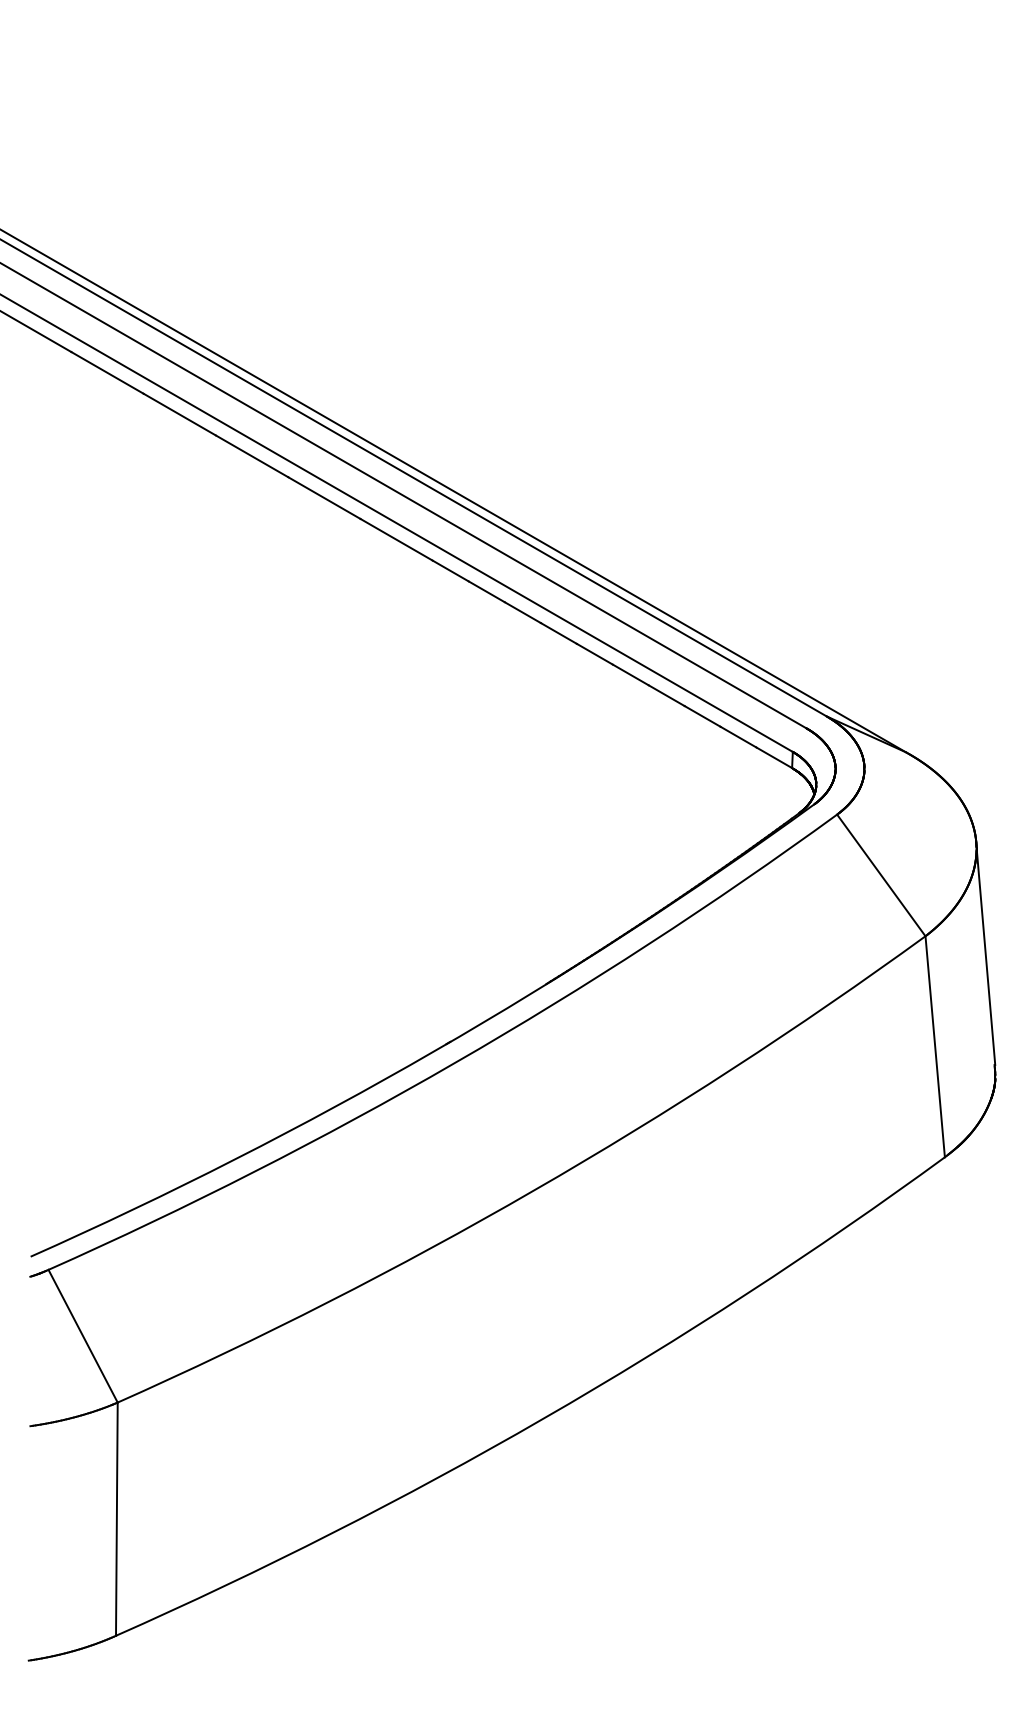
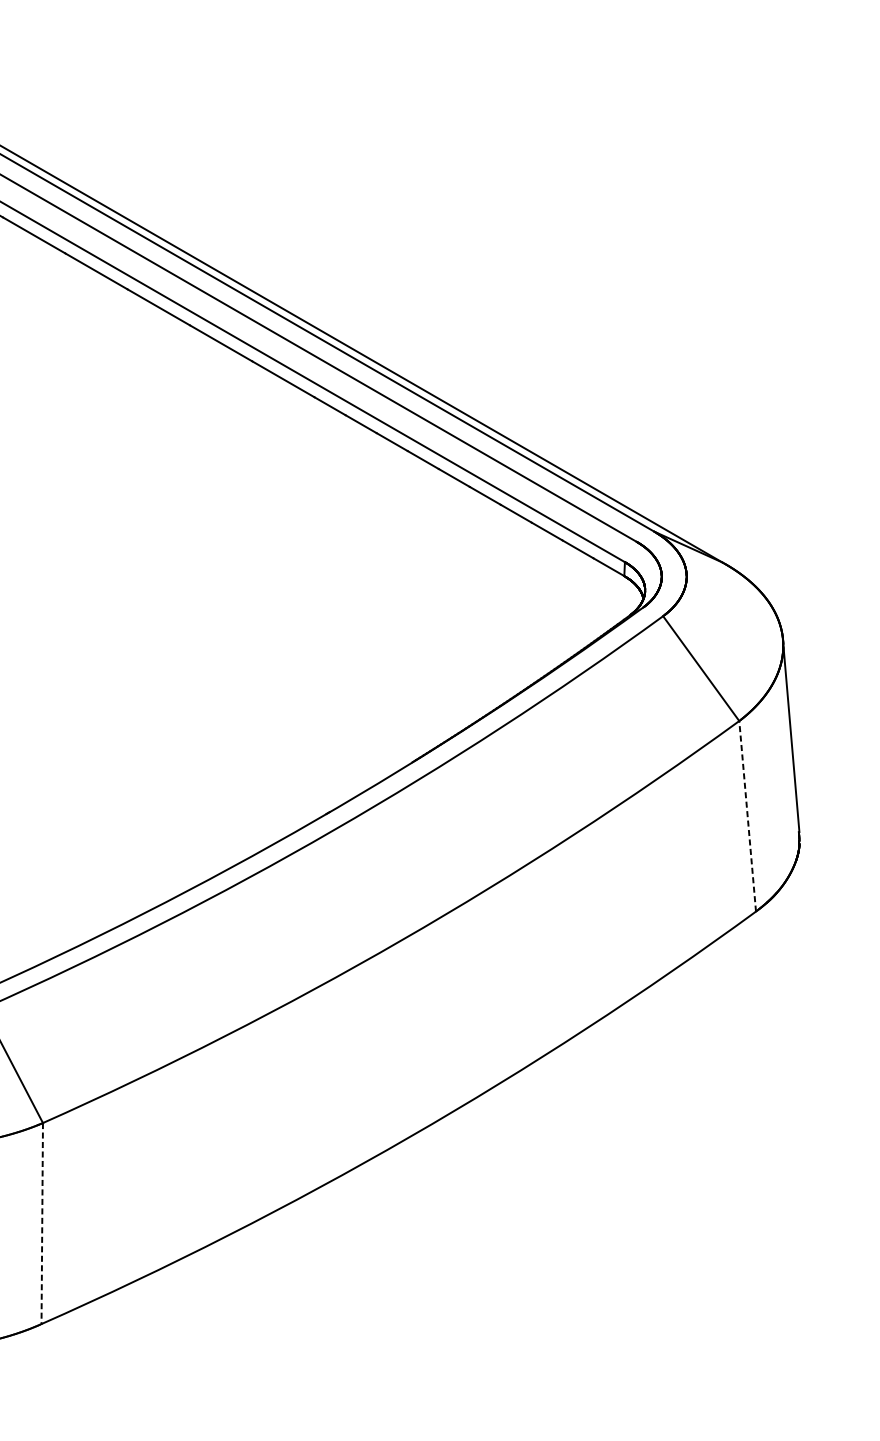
line: (935, 1046) -> (747, 816), solid -> dashed
line: (116, 1519) -> (41, 1223), solid -> dashed

